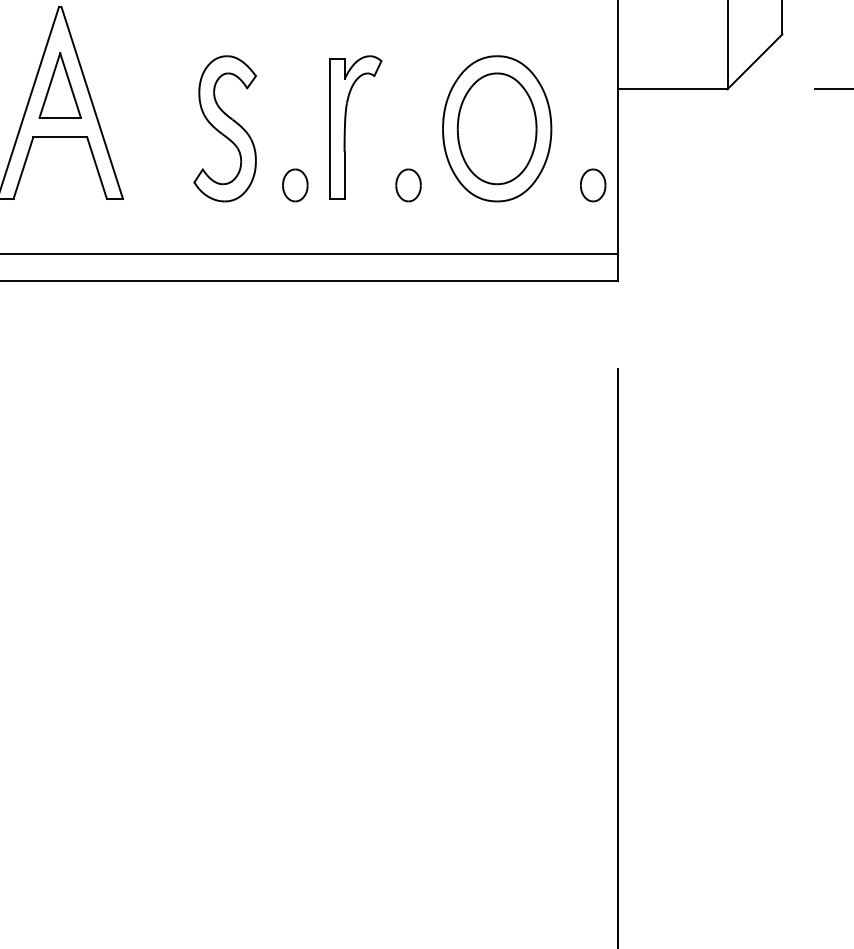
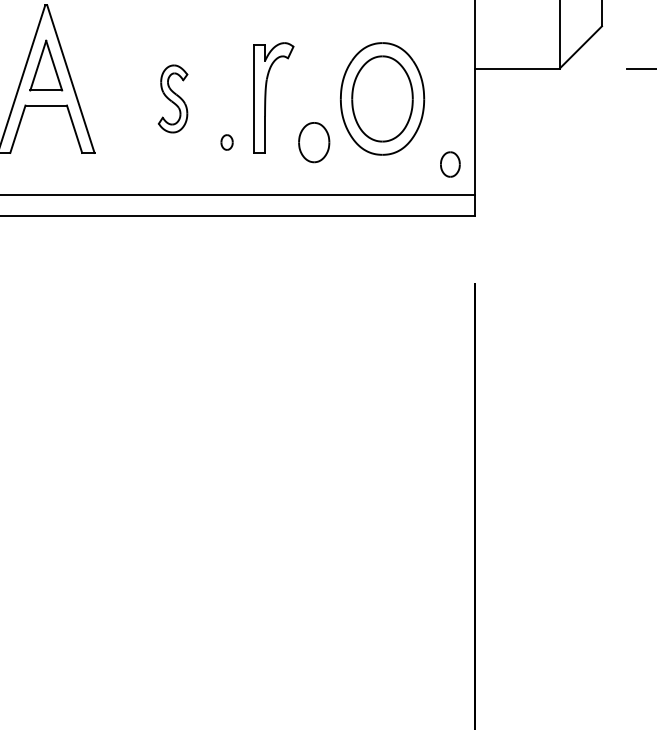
part: (224, 128) -> (172, 98), size x0.6
part: (294, 185) -> (226, 142), size x0.6
part: (408, 185) -> (314, 142), size x1.6
part: (593, 185) -> (450, 164), moved

